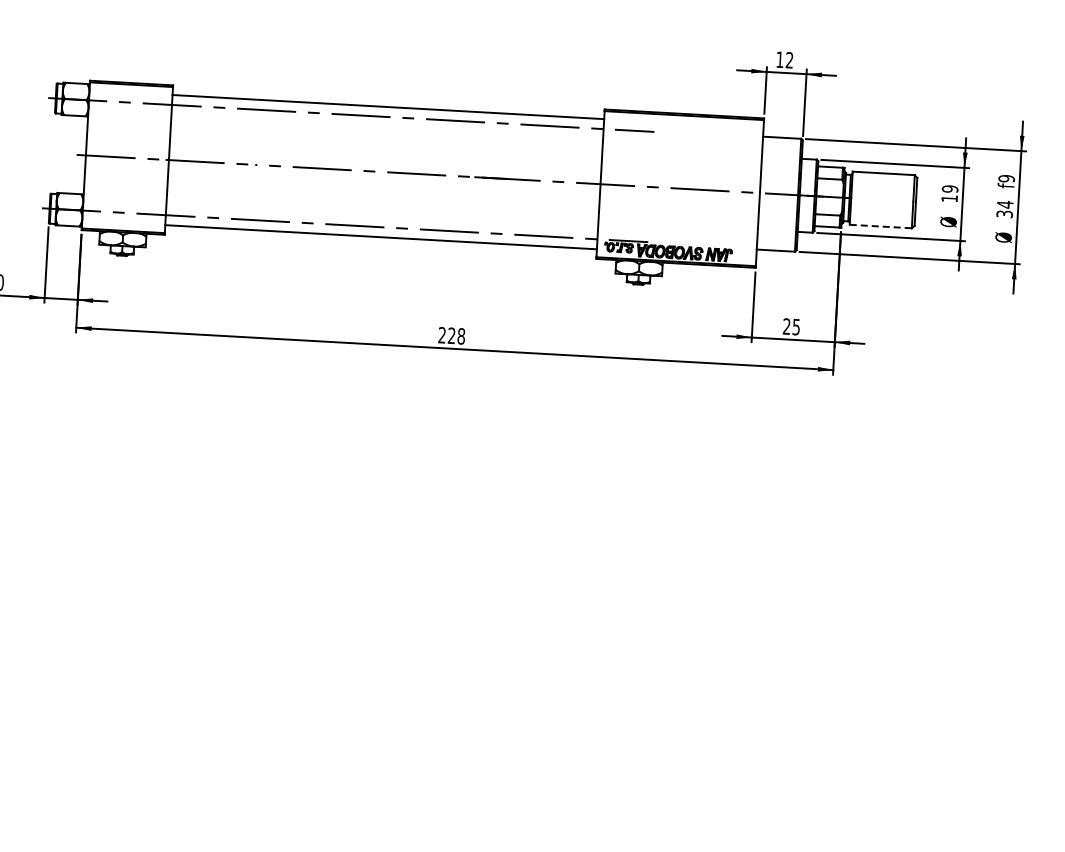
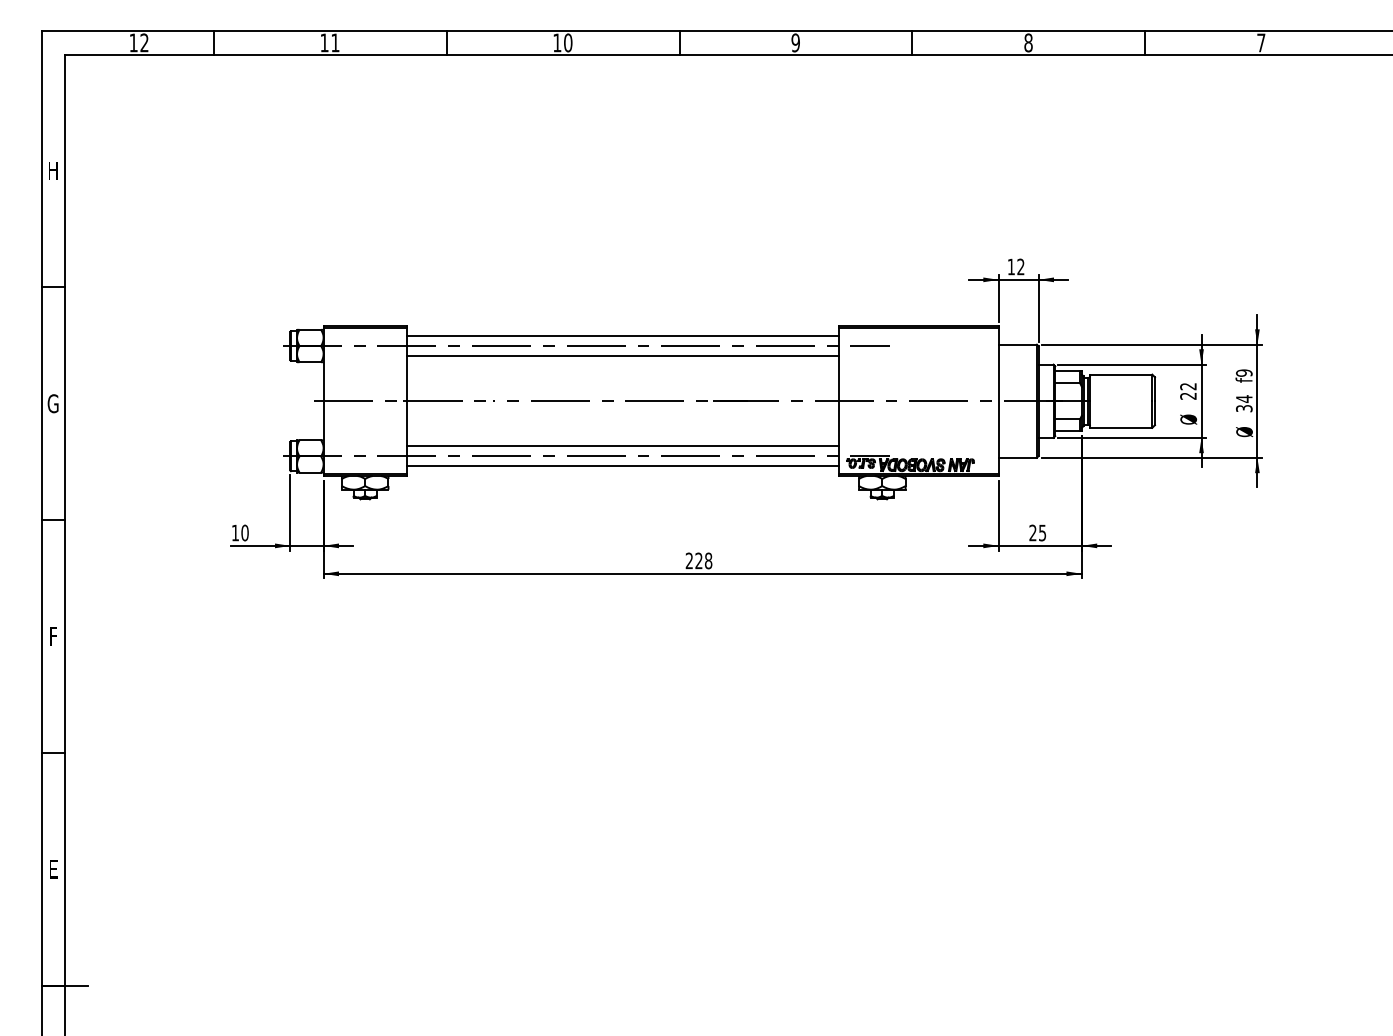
line: (386, 127) -> (622, 356), added
text: (950, 193) -> (1188, 390), 19 -> 22
line: (381, 217) -> (622, 446), added
line: (881, 226) -> (1121, 427), dashed -> solid

